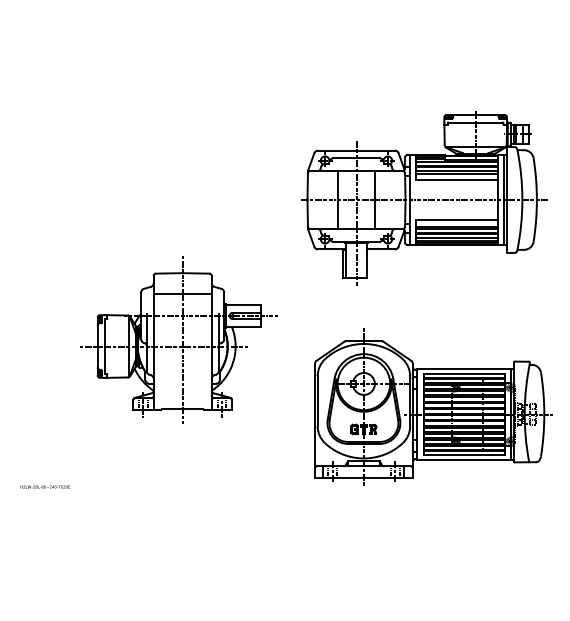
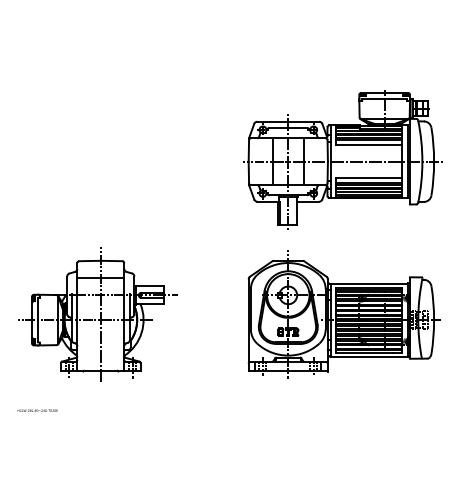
part: (178, 339) -> (97, 314), moved
part: (432, 407) -> (343, 314), moved
text: (45, 486) -> (37, 410), moved

